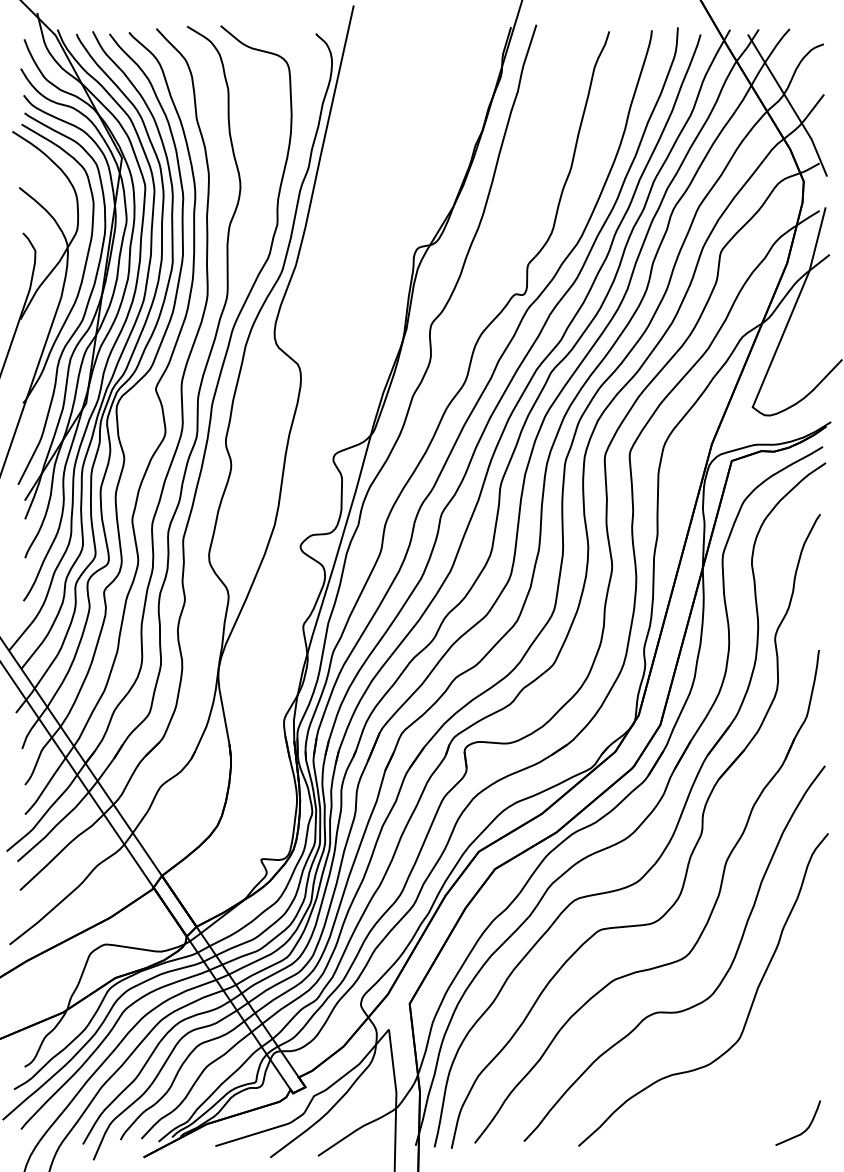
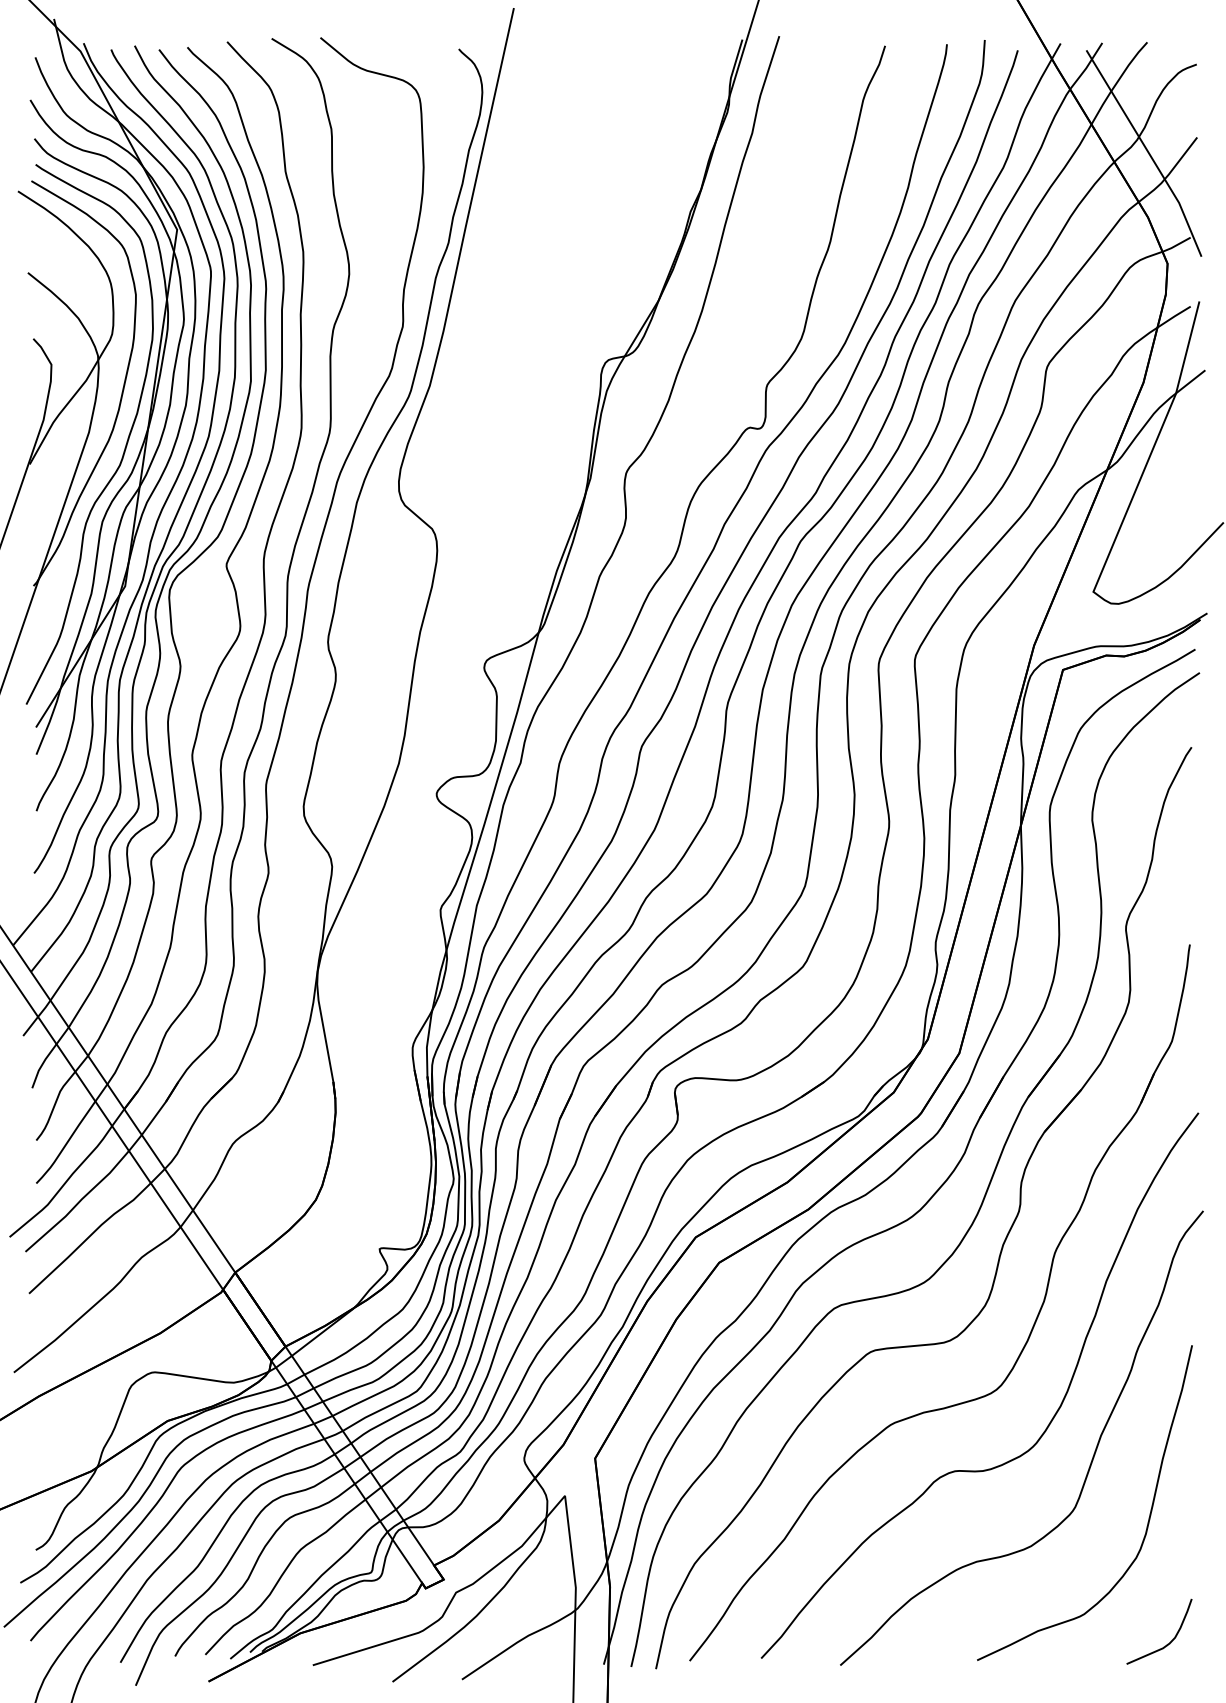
curve: (790, 1043) -> (1148, 1516), added

